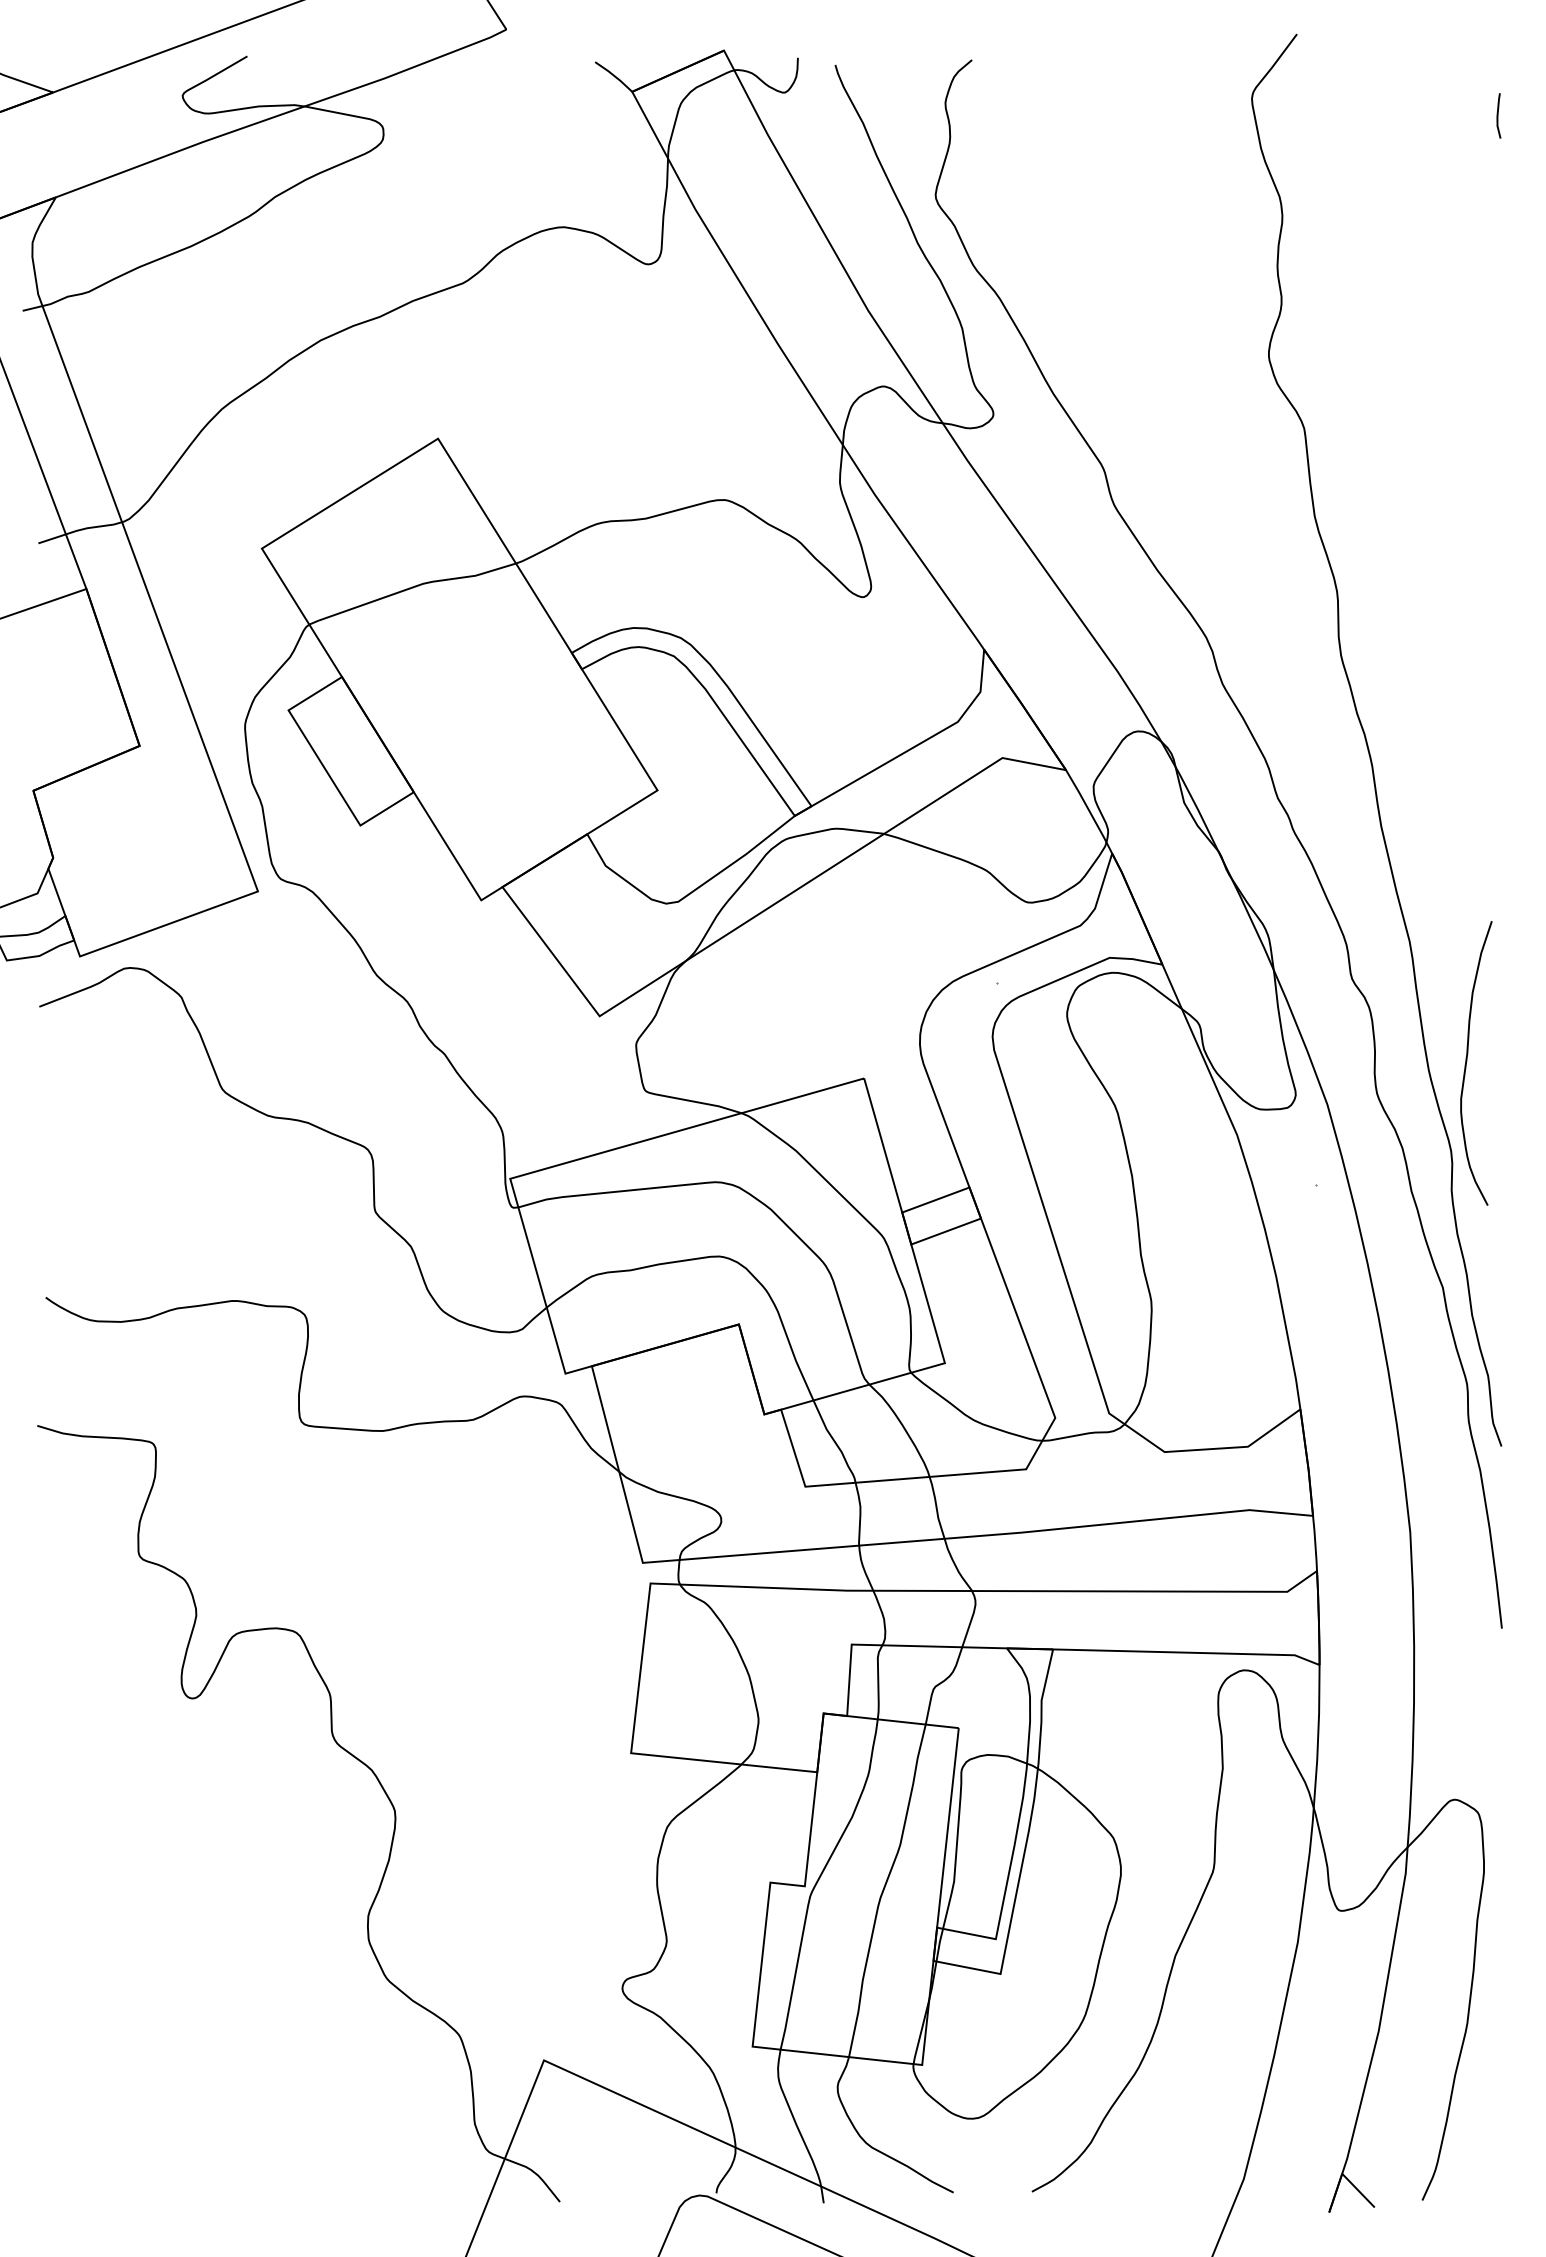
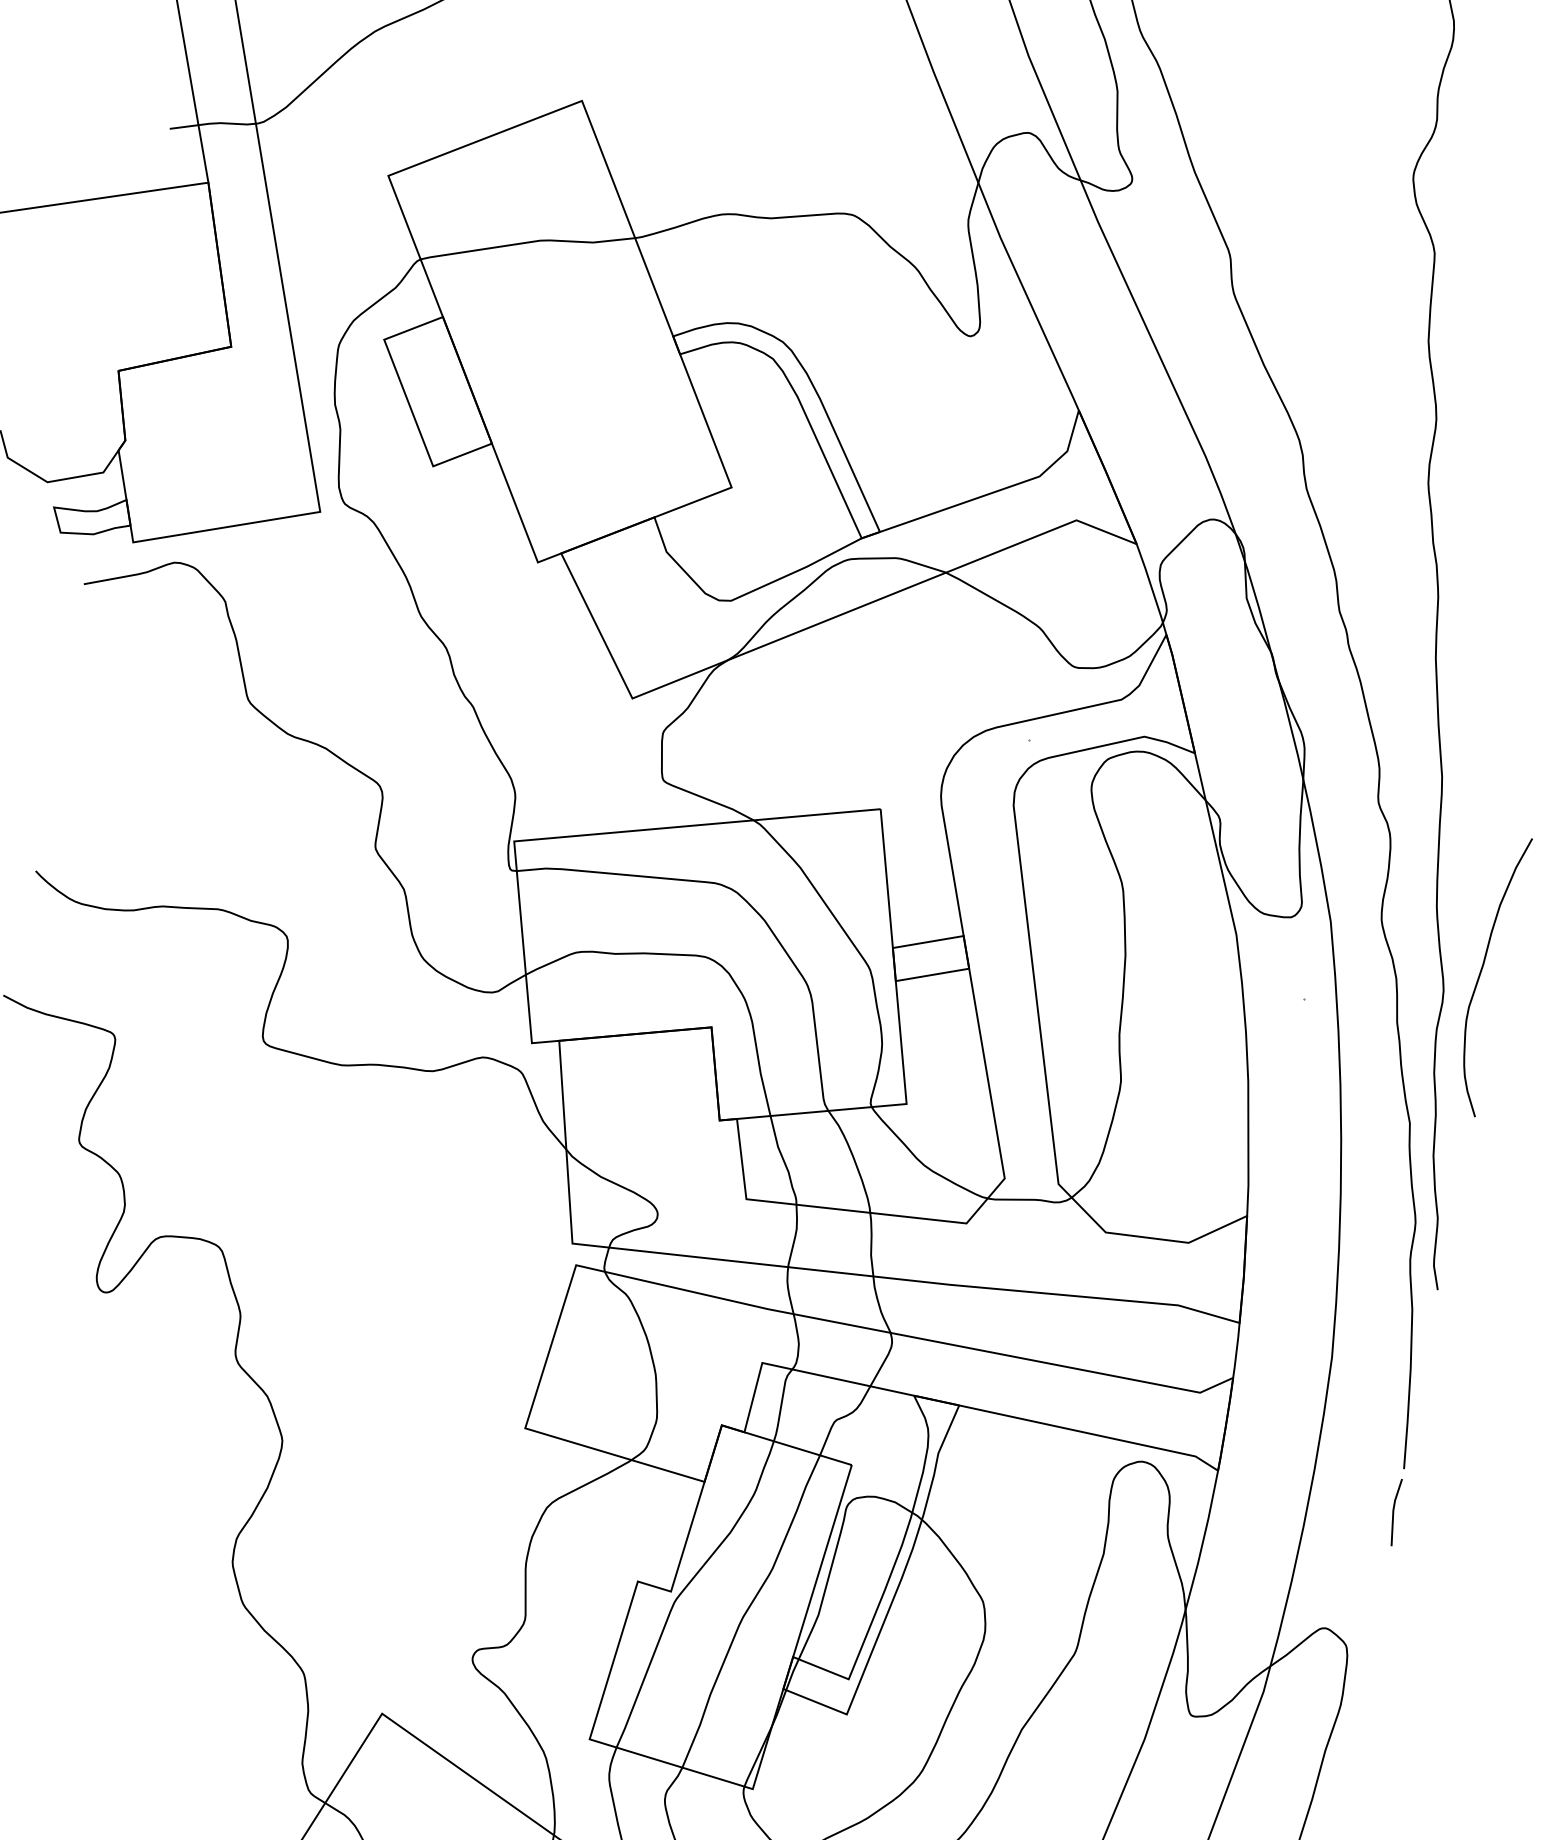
curve: (1467, 1061) -> (1482, 971), moved
line: (1500, 1672) -> (1394, 1511), added

